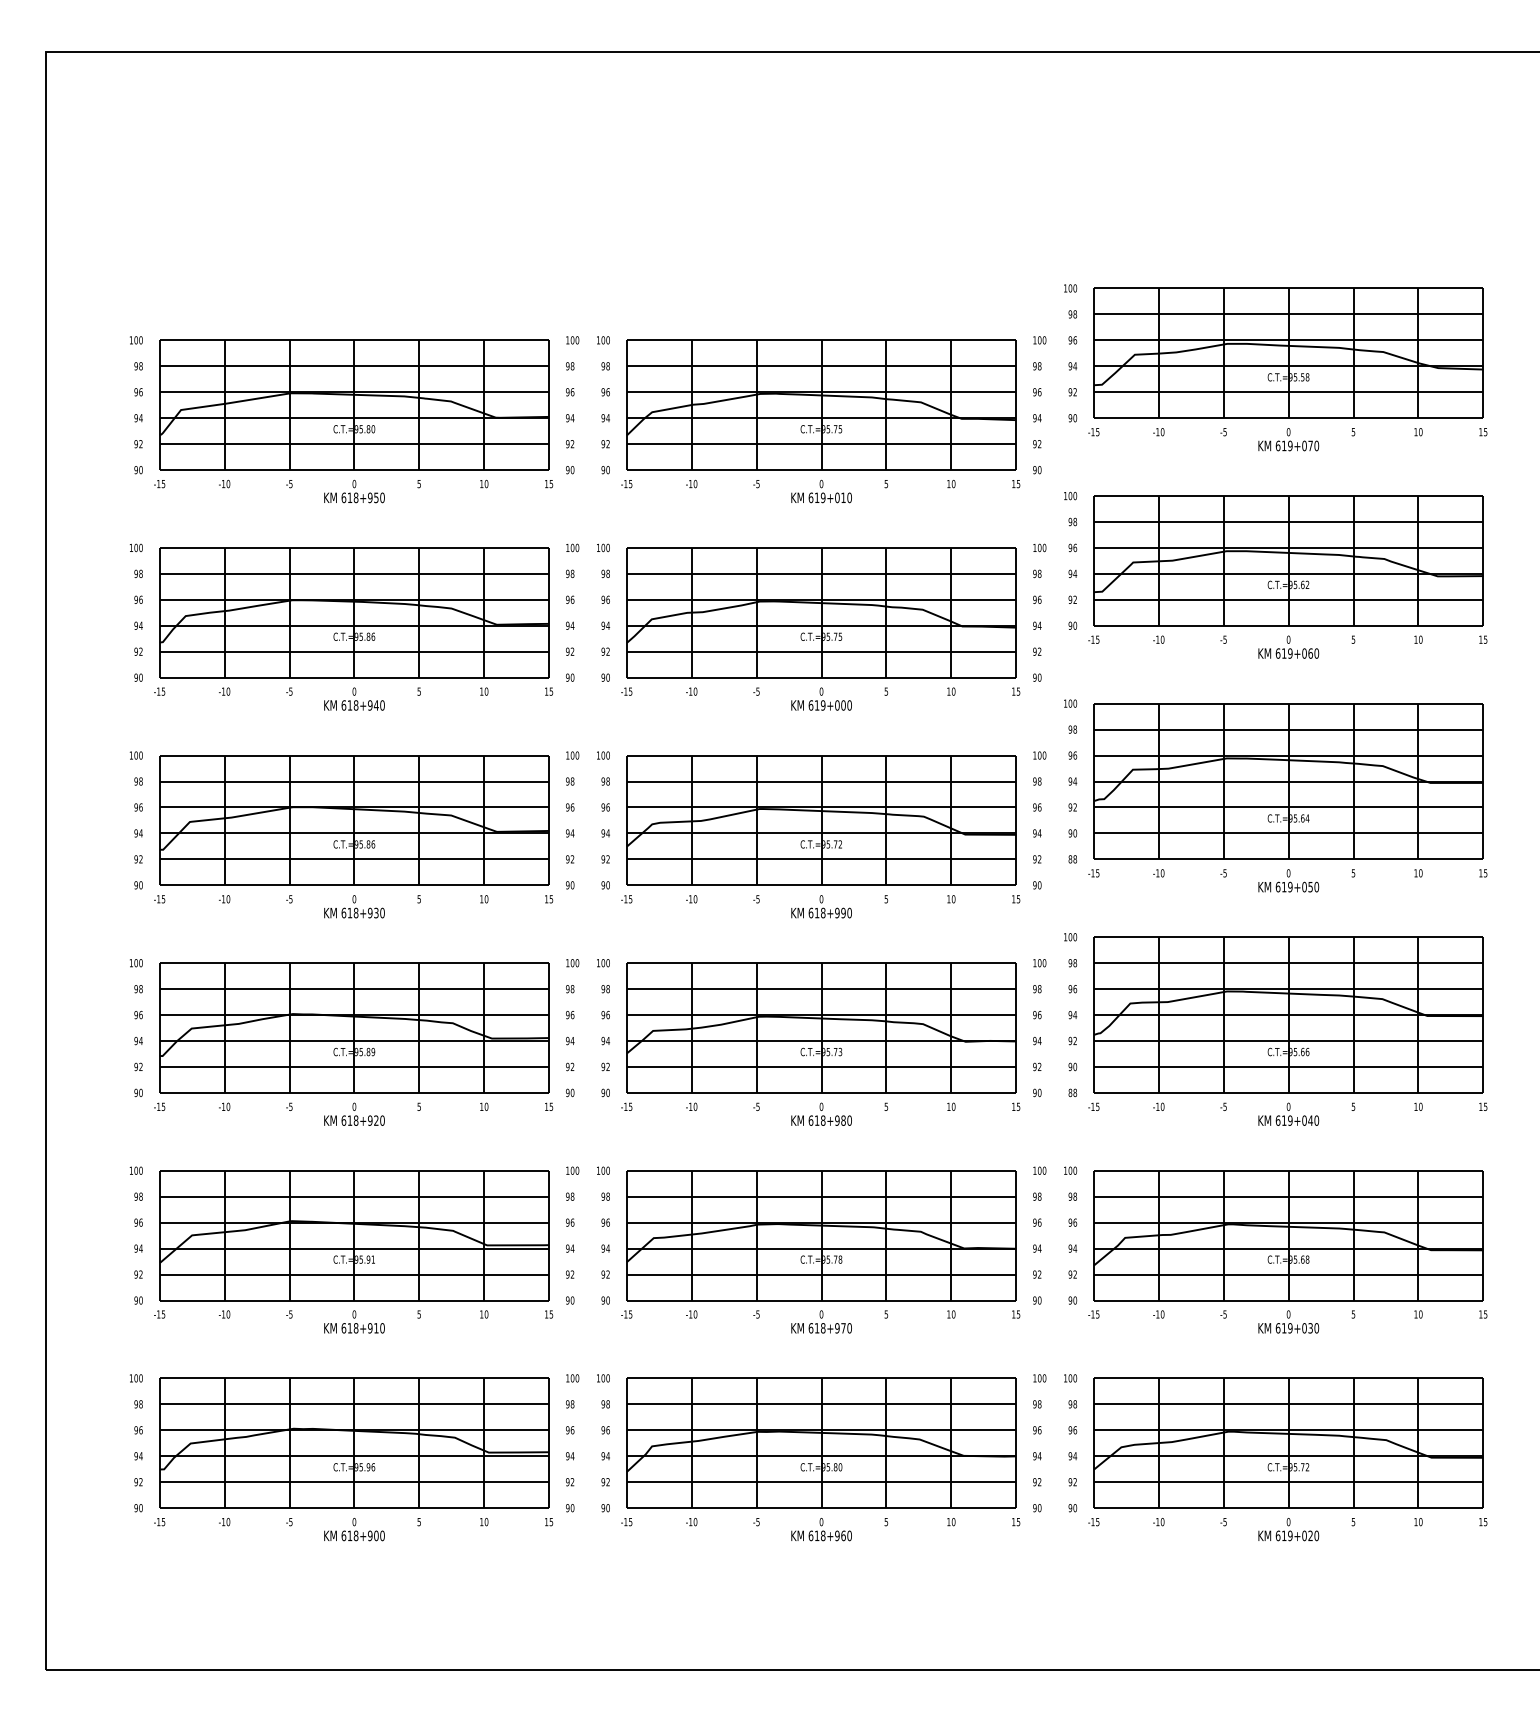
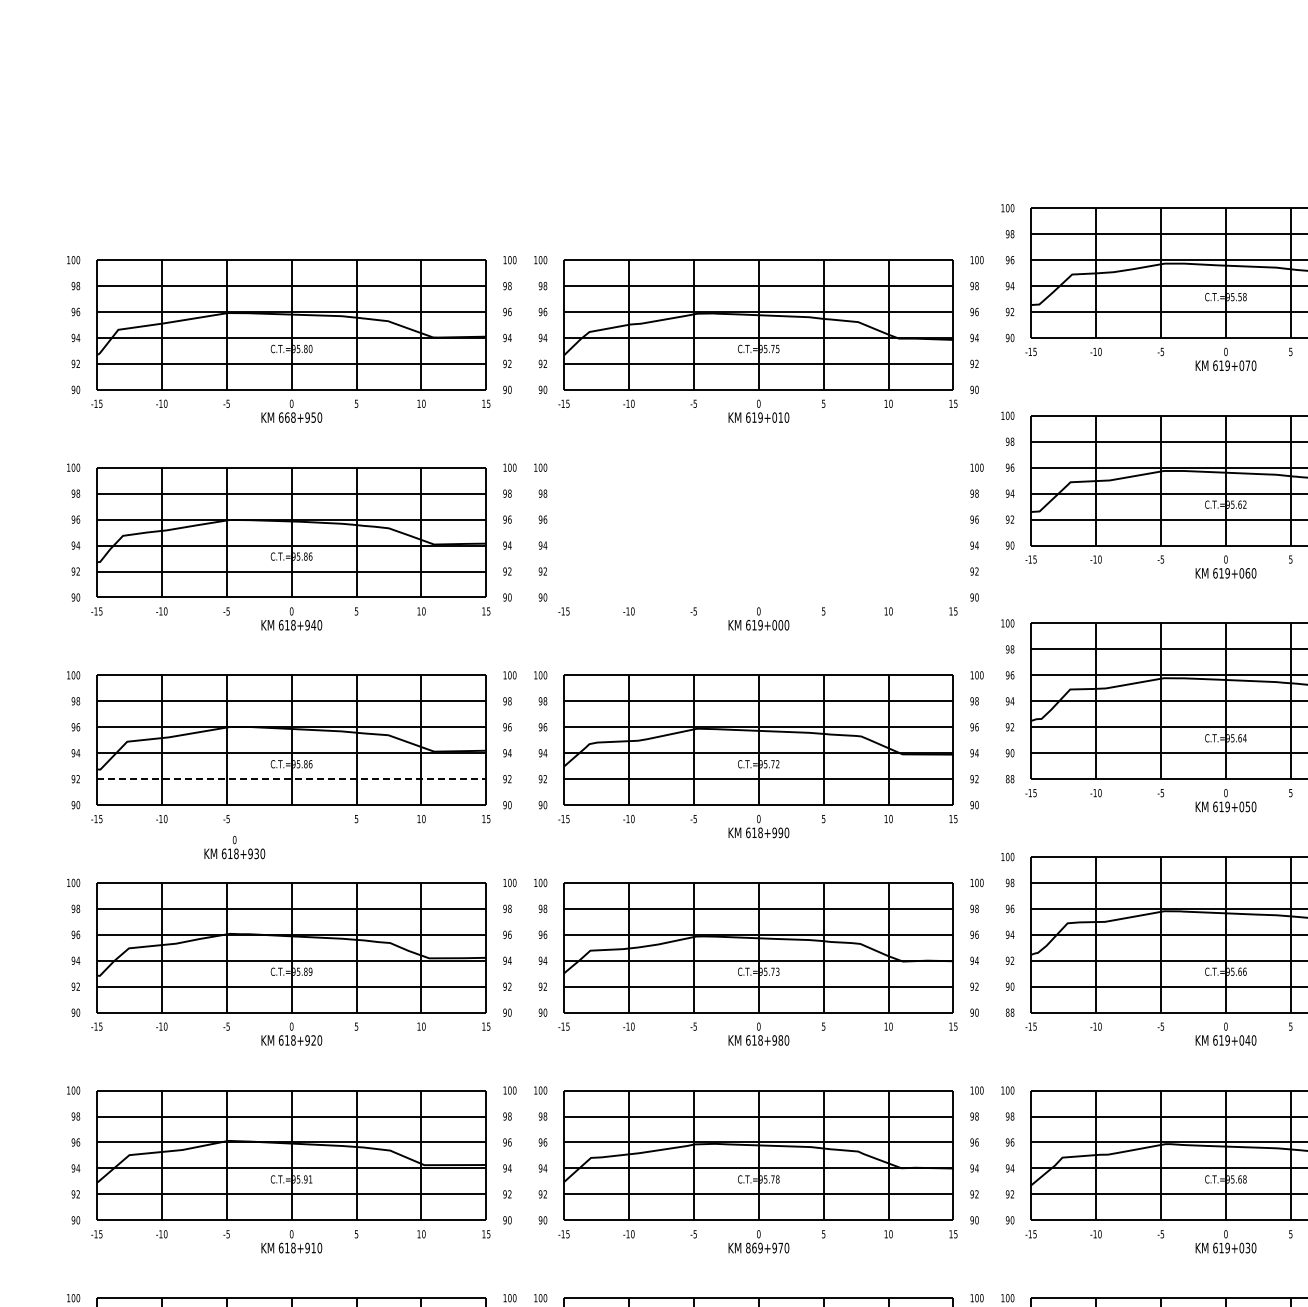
text: (349, 497) -> (286, 417), 618+950 -> 668+950
part: (821, 612) -> (758, 532), removed
line: (354, 859) -> (291, 779), solid -> dashed
text: (354, 906) -> (234, 847), moved
text: (816, 1328) -> (753, 1248), 618+970 -> 869+970

